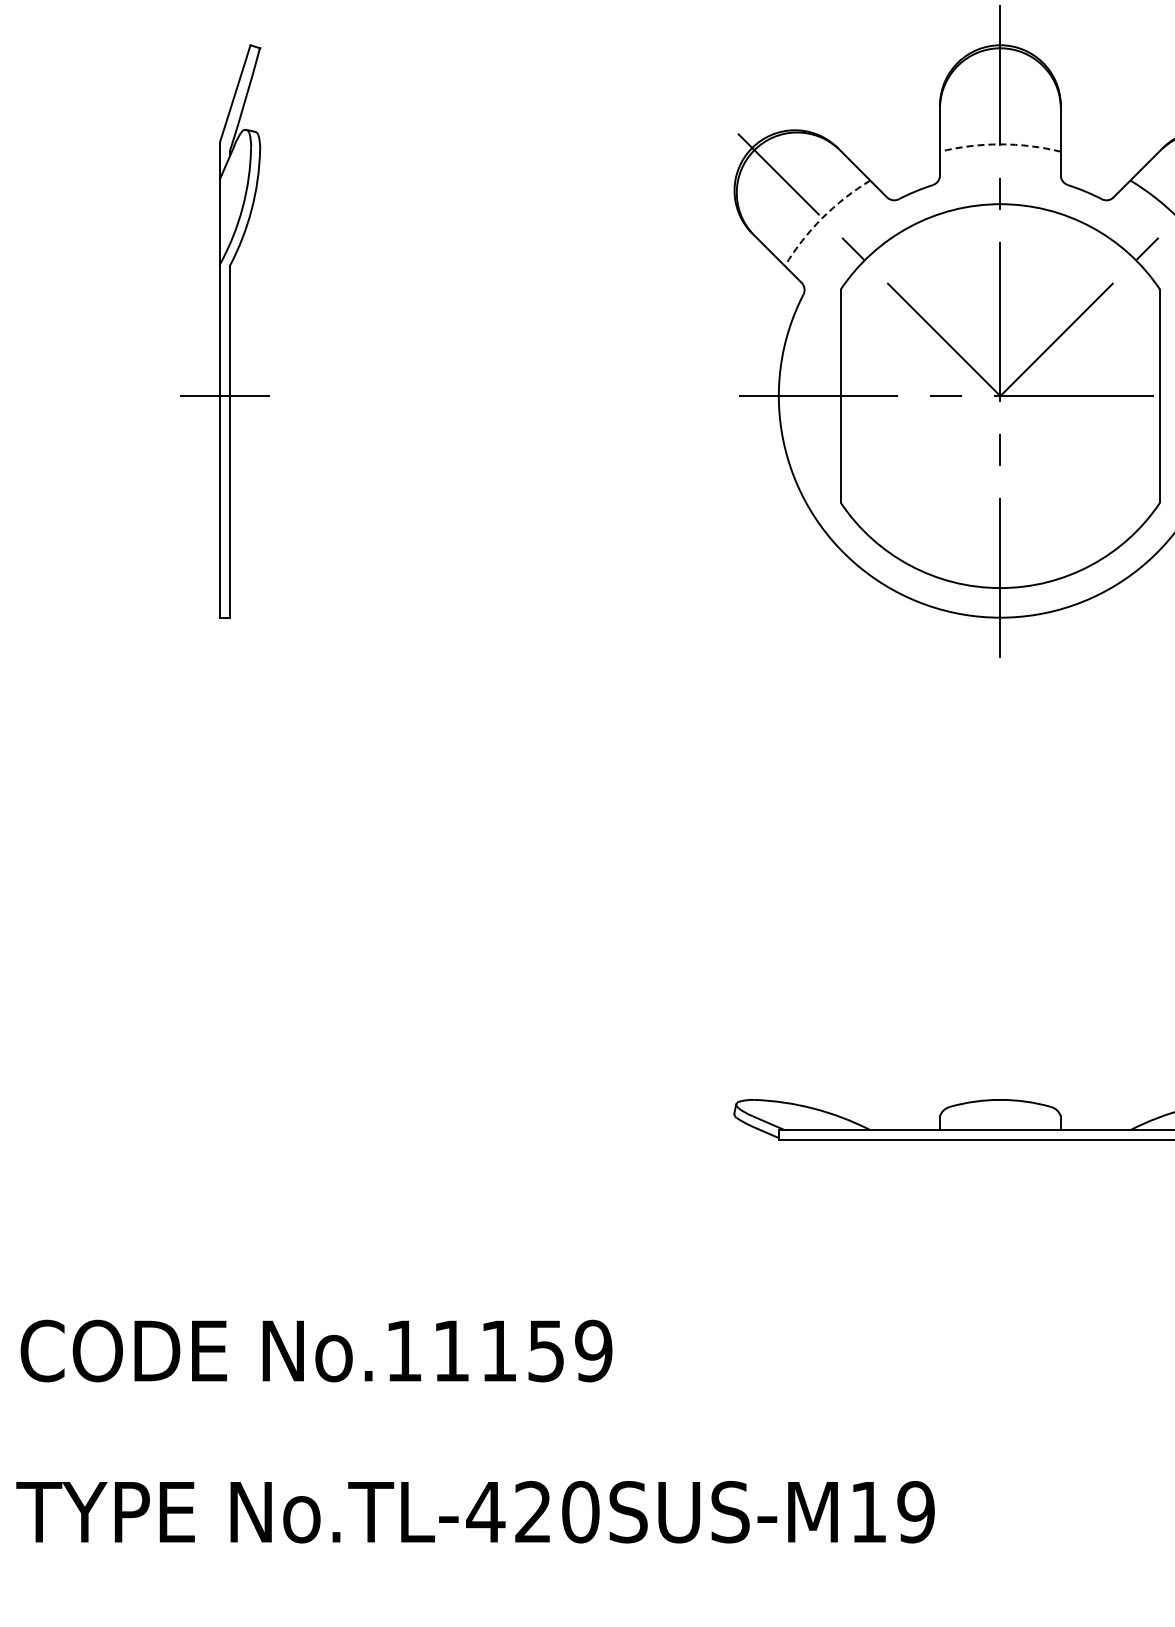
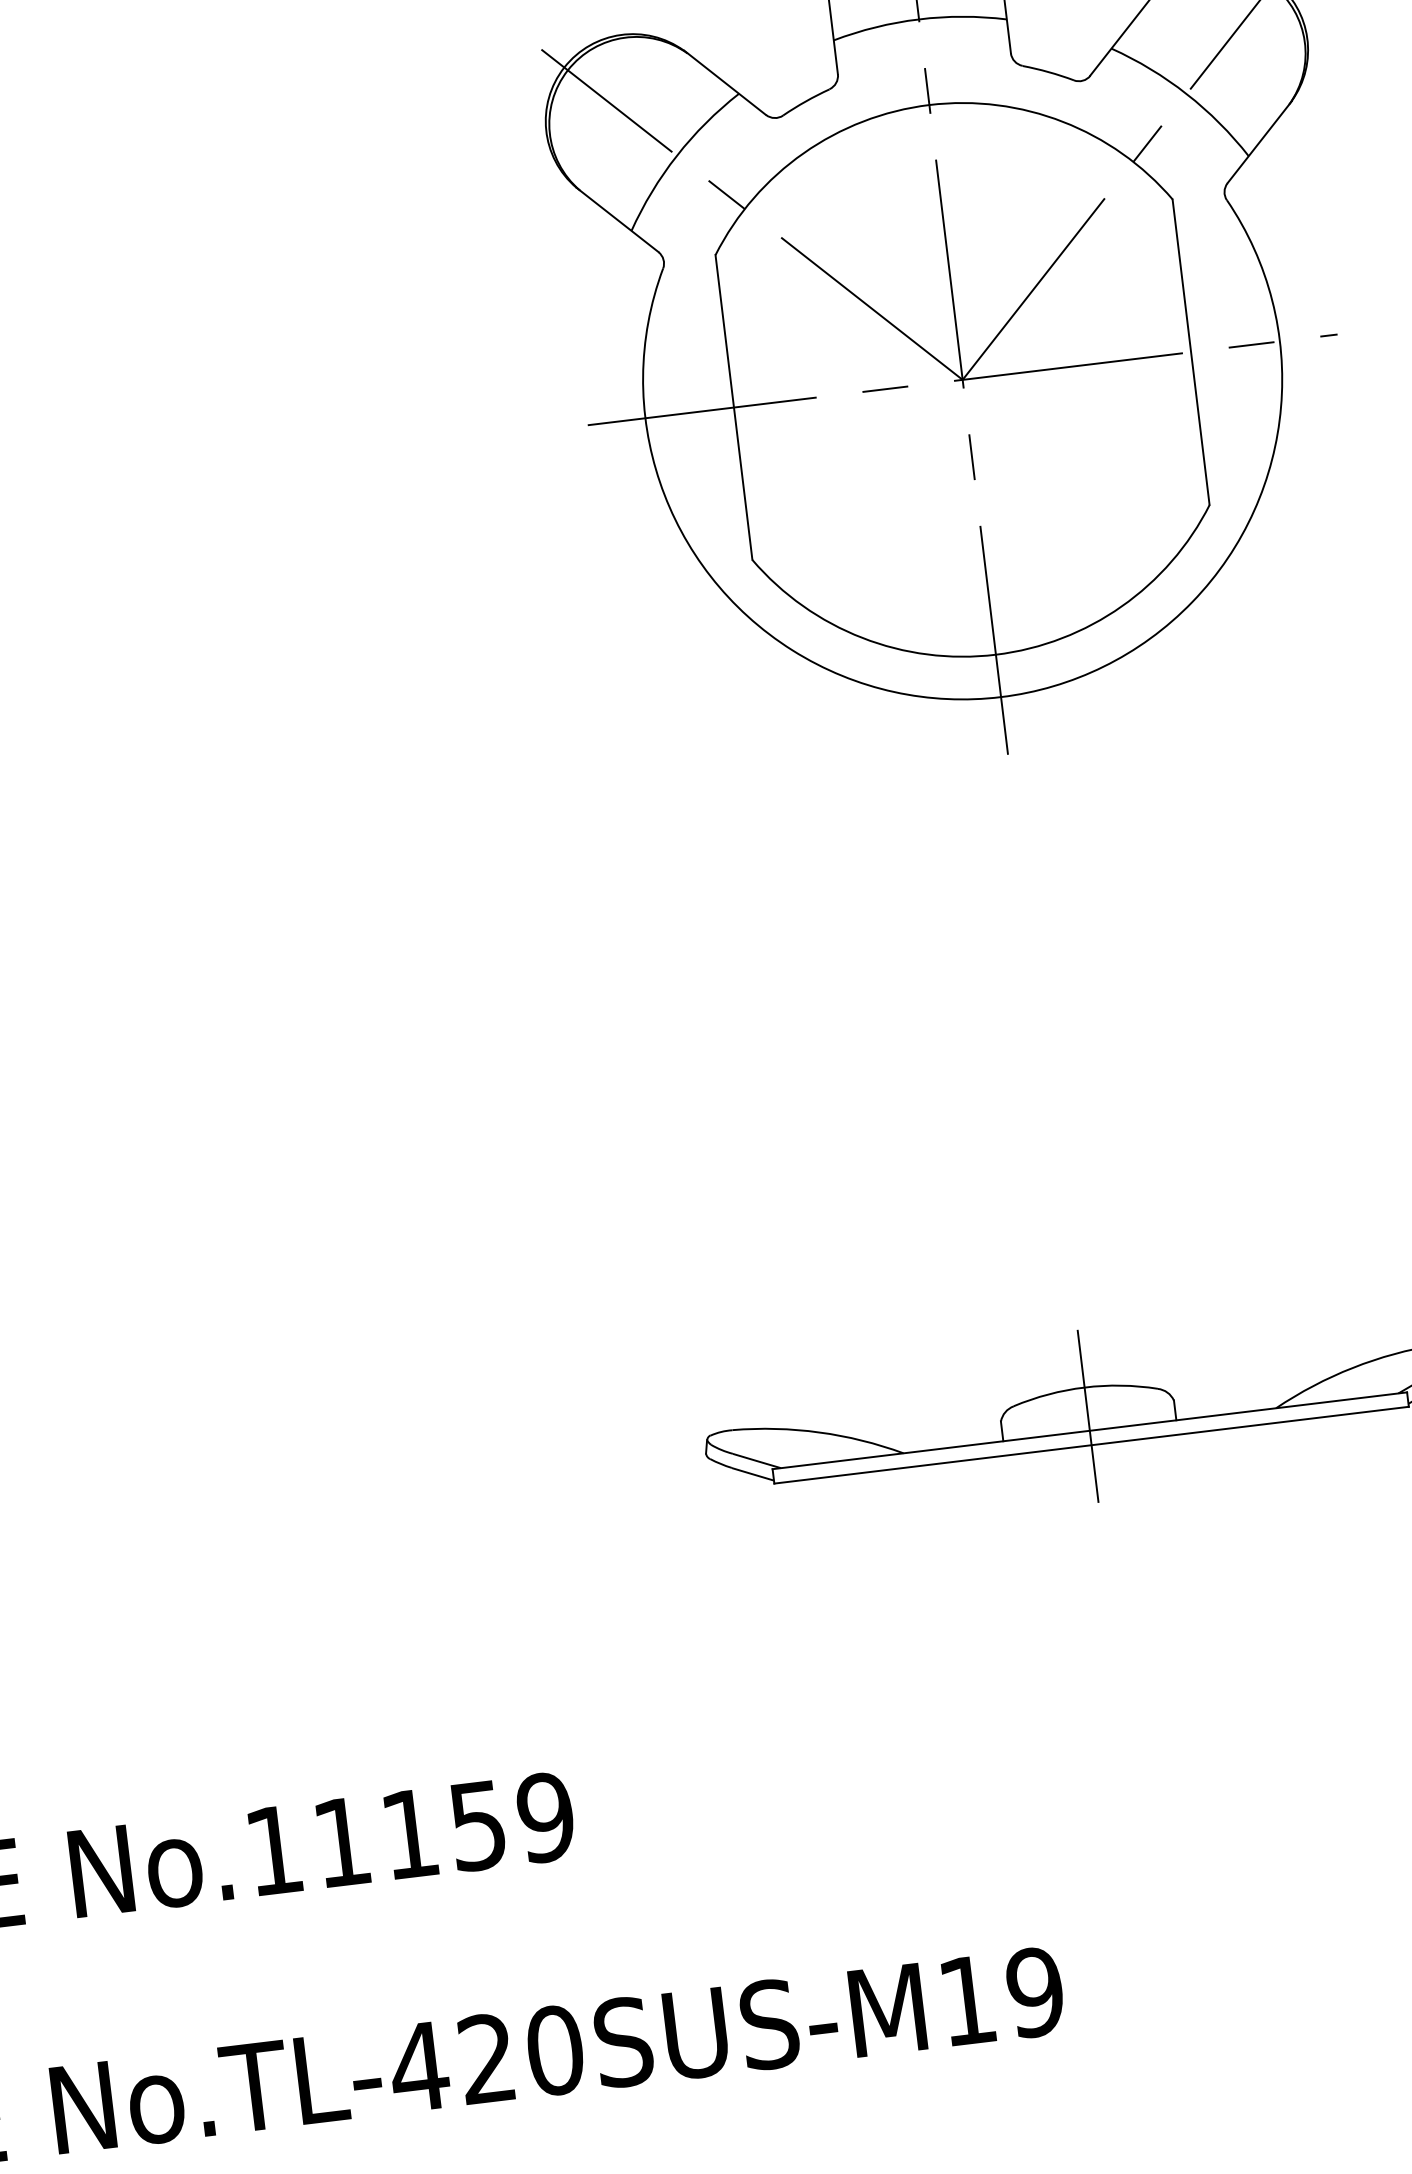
arc: (1000, 144) -> (919, 19), dashed -> solid
arc: (822, 218) -> (677, 156), dashed -> solid
line: (1000, 1119) -> (1088, 1415), added

